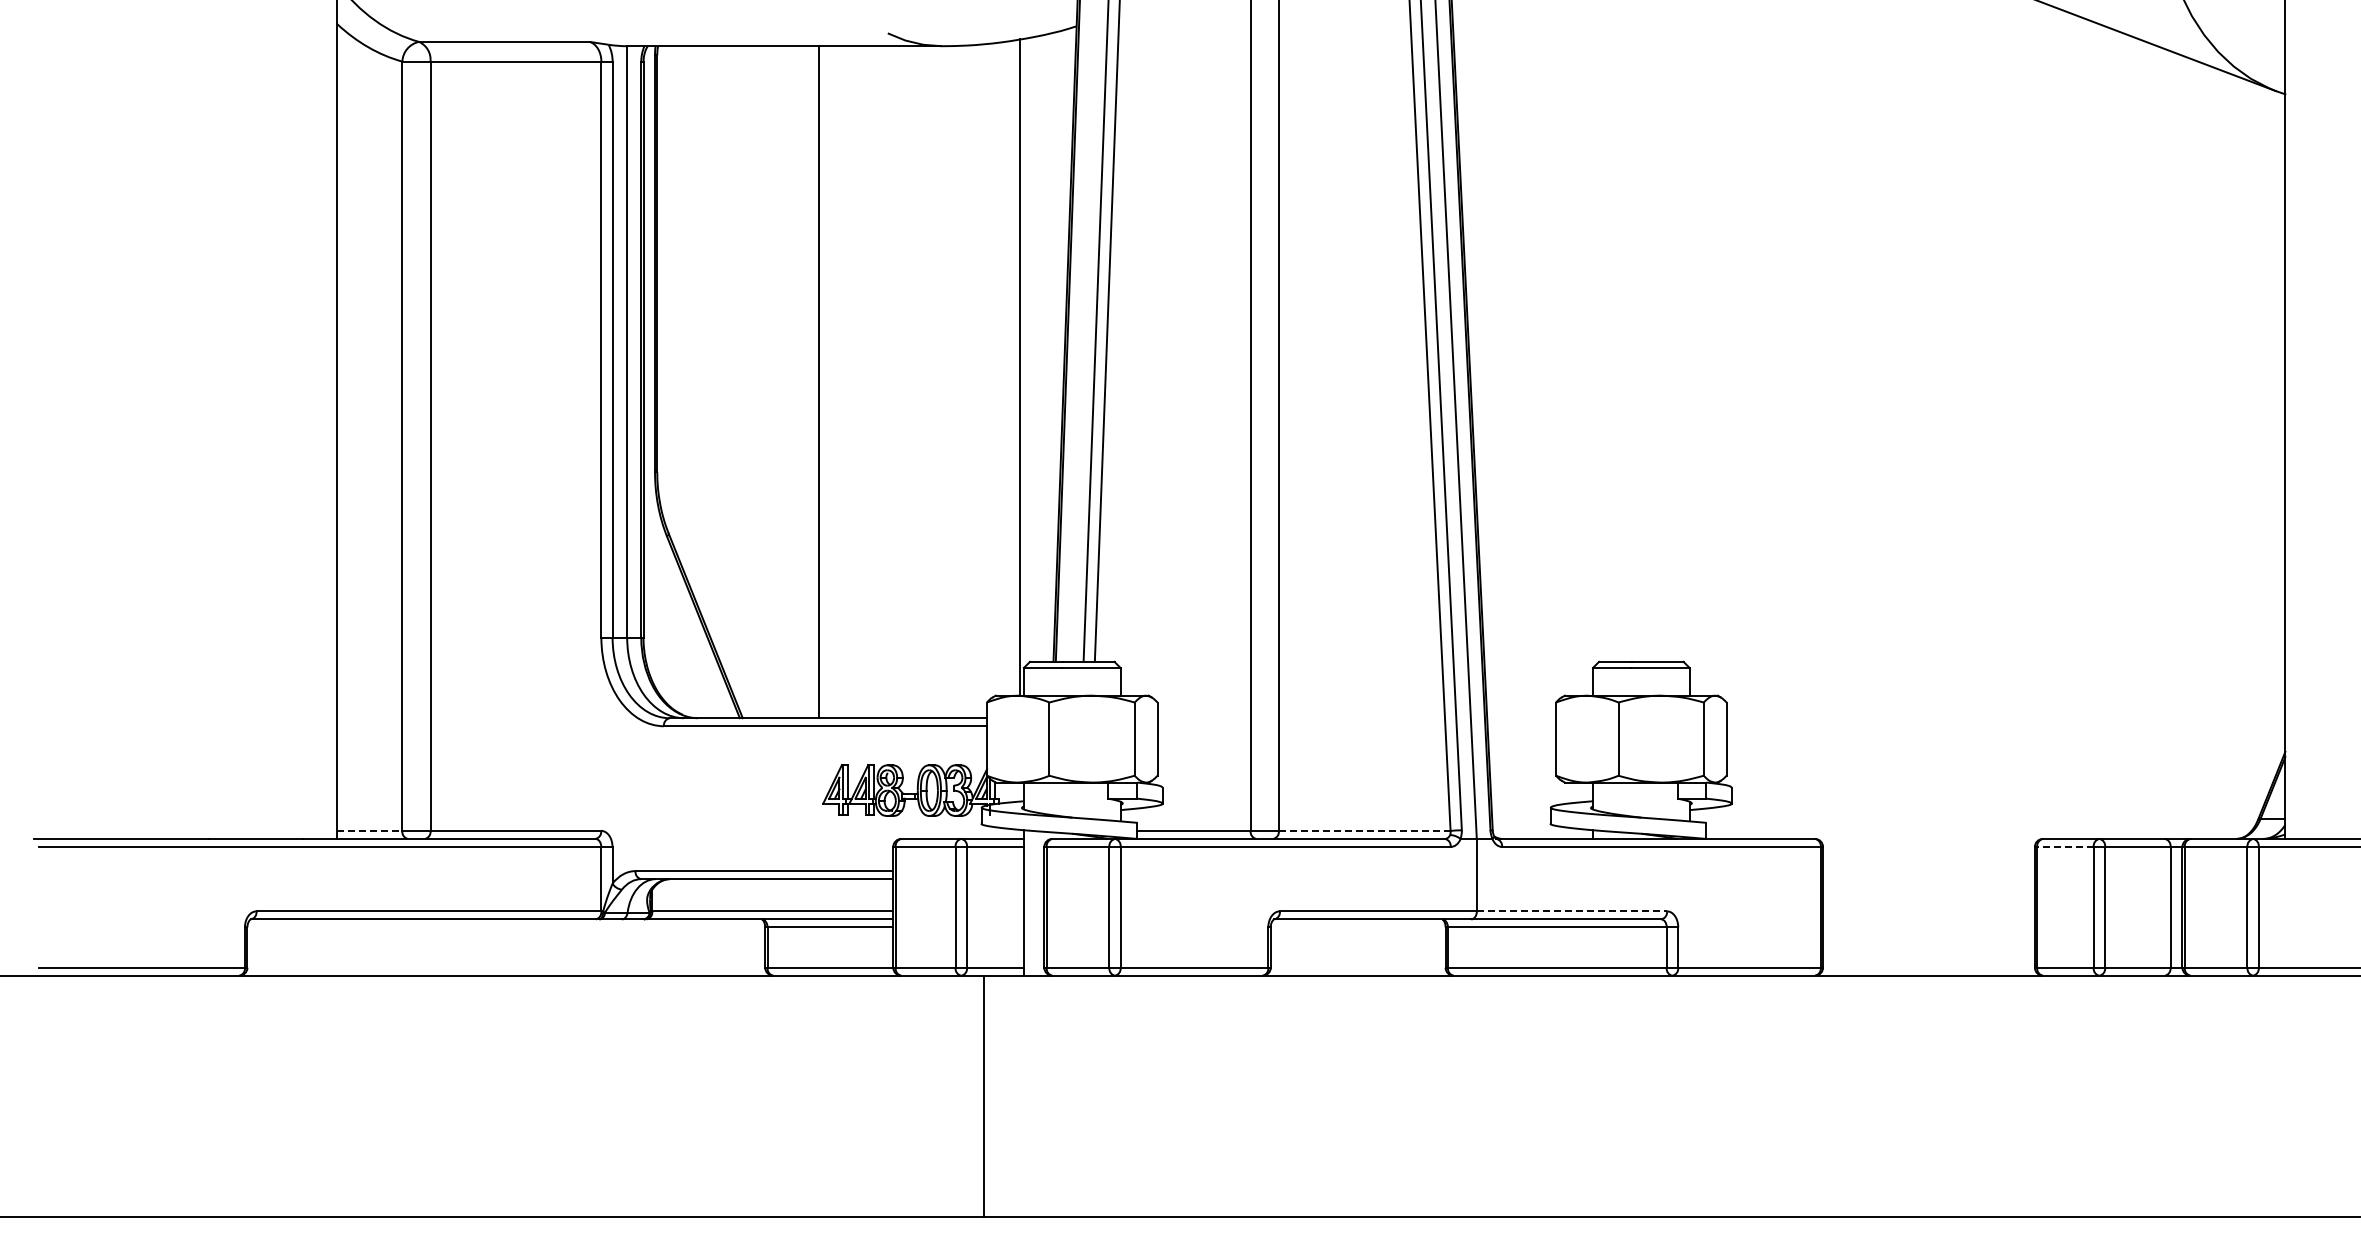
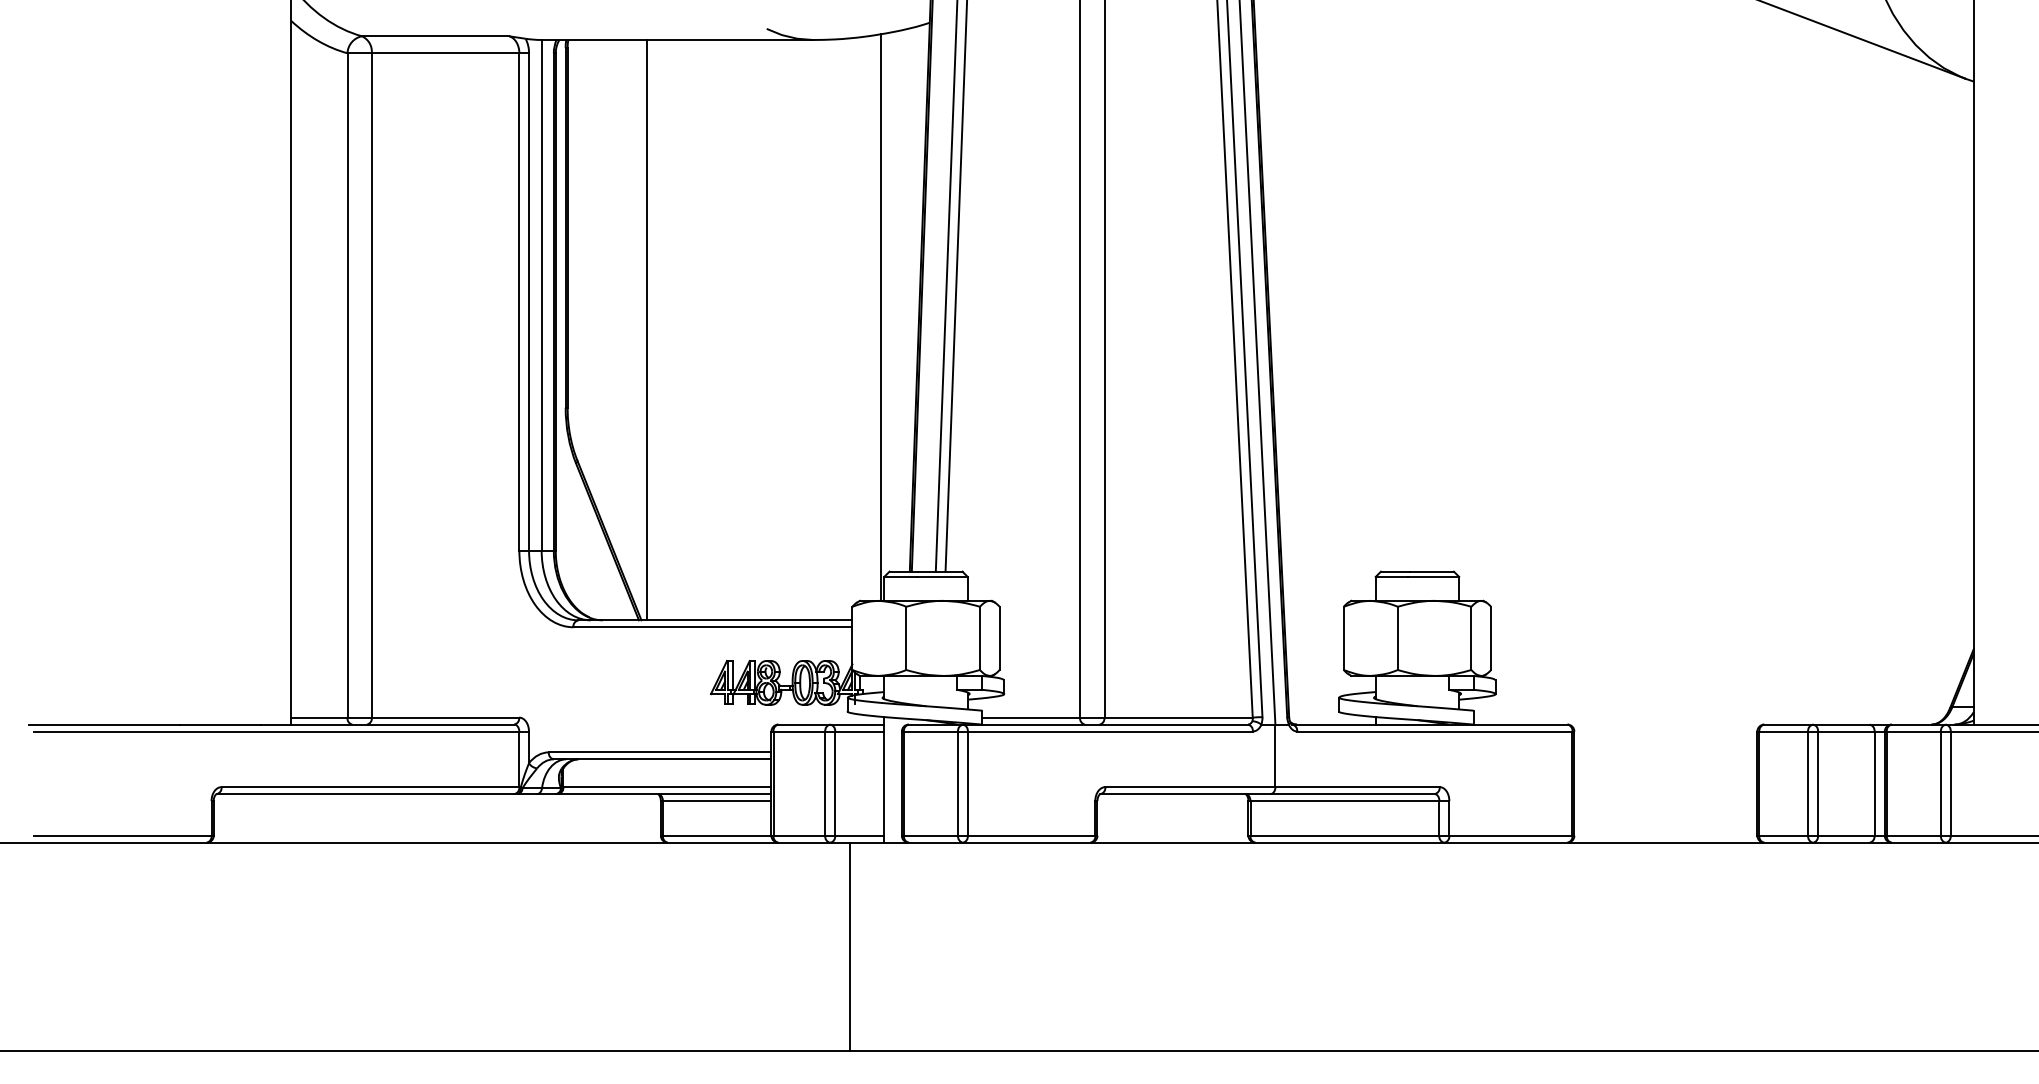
line: (818, 382) -> (646, 330), moved
line: (369, 830) -> (319, 717), dashed -> solid
line: (1364, 830) -> (1178, 717), dashed -> solid
line: (2065, 846) -> (1783, 731), dashed -> solid
line: (1572, 911) -> (1358, 787), dashed -> solid

